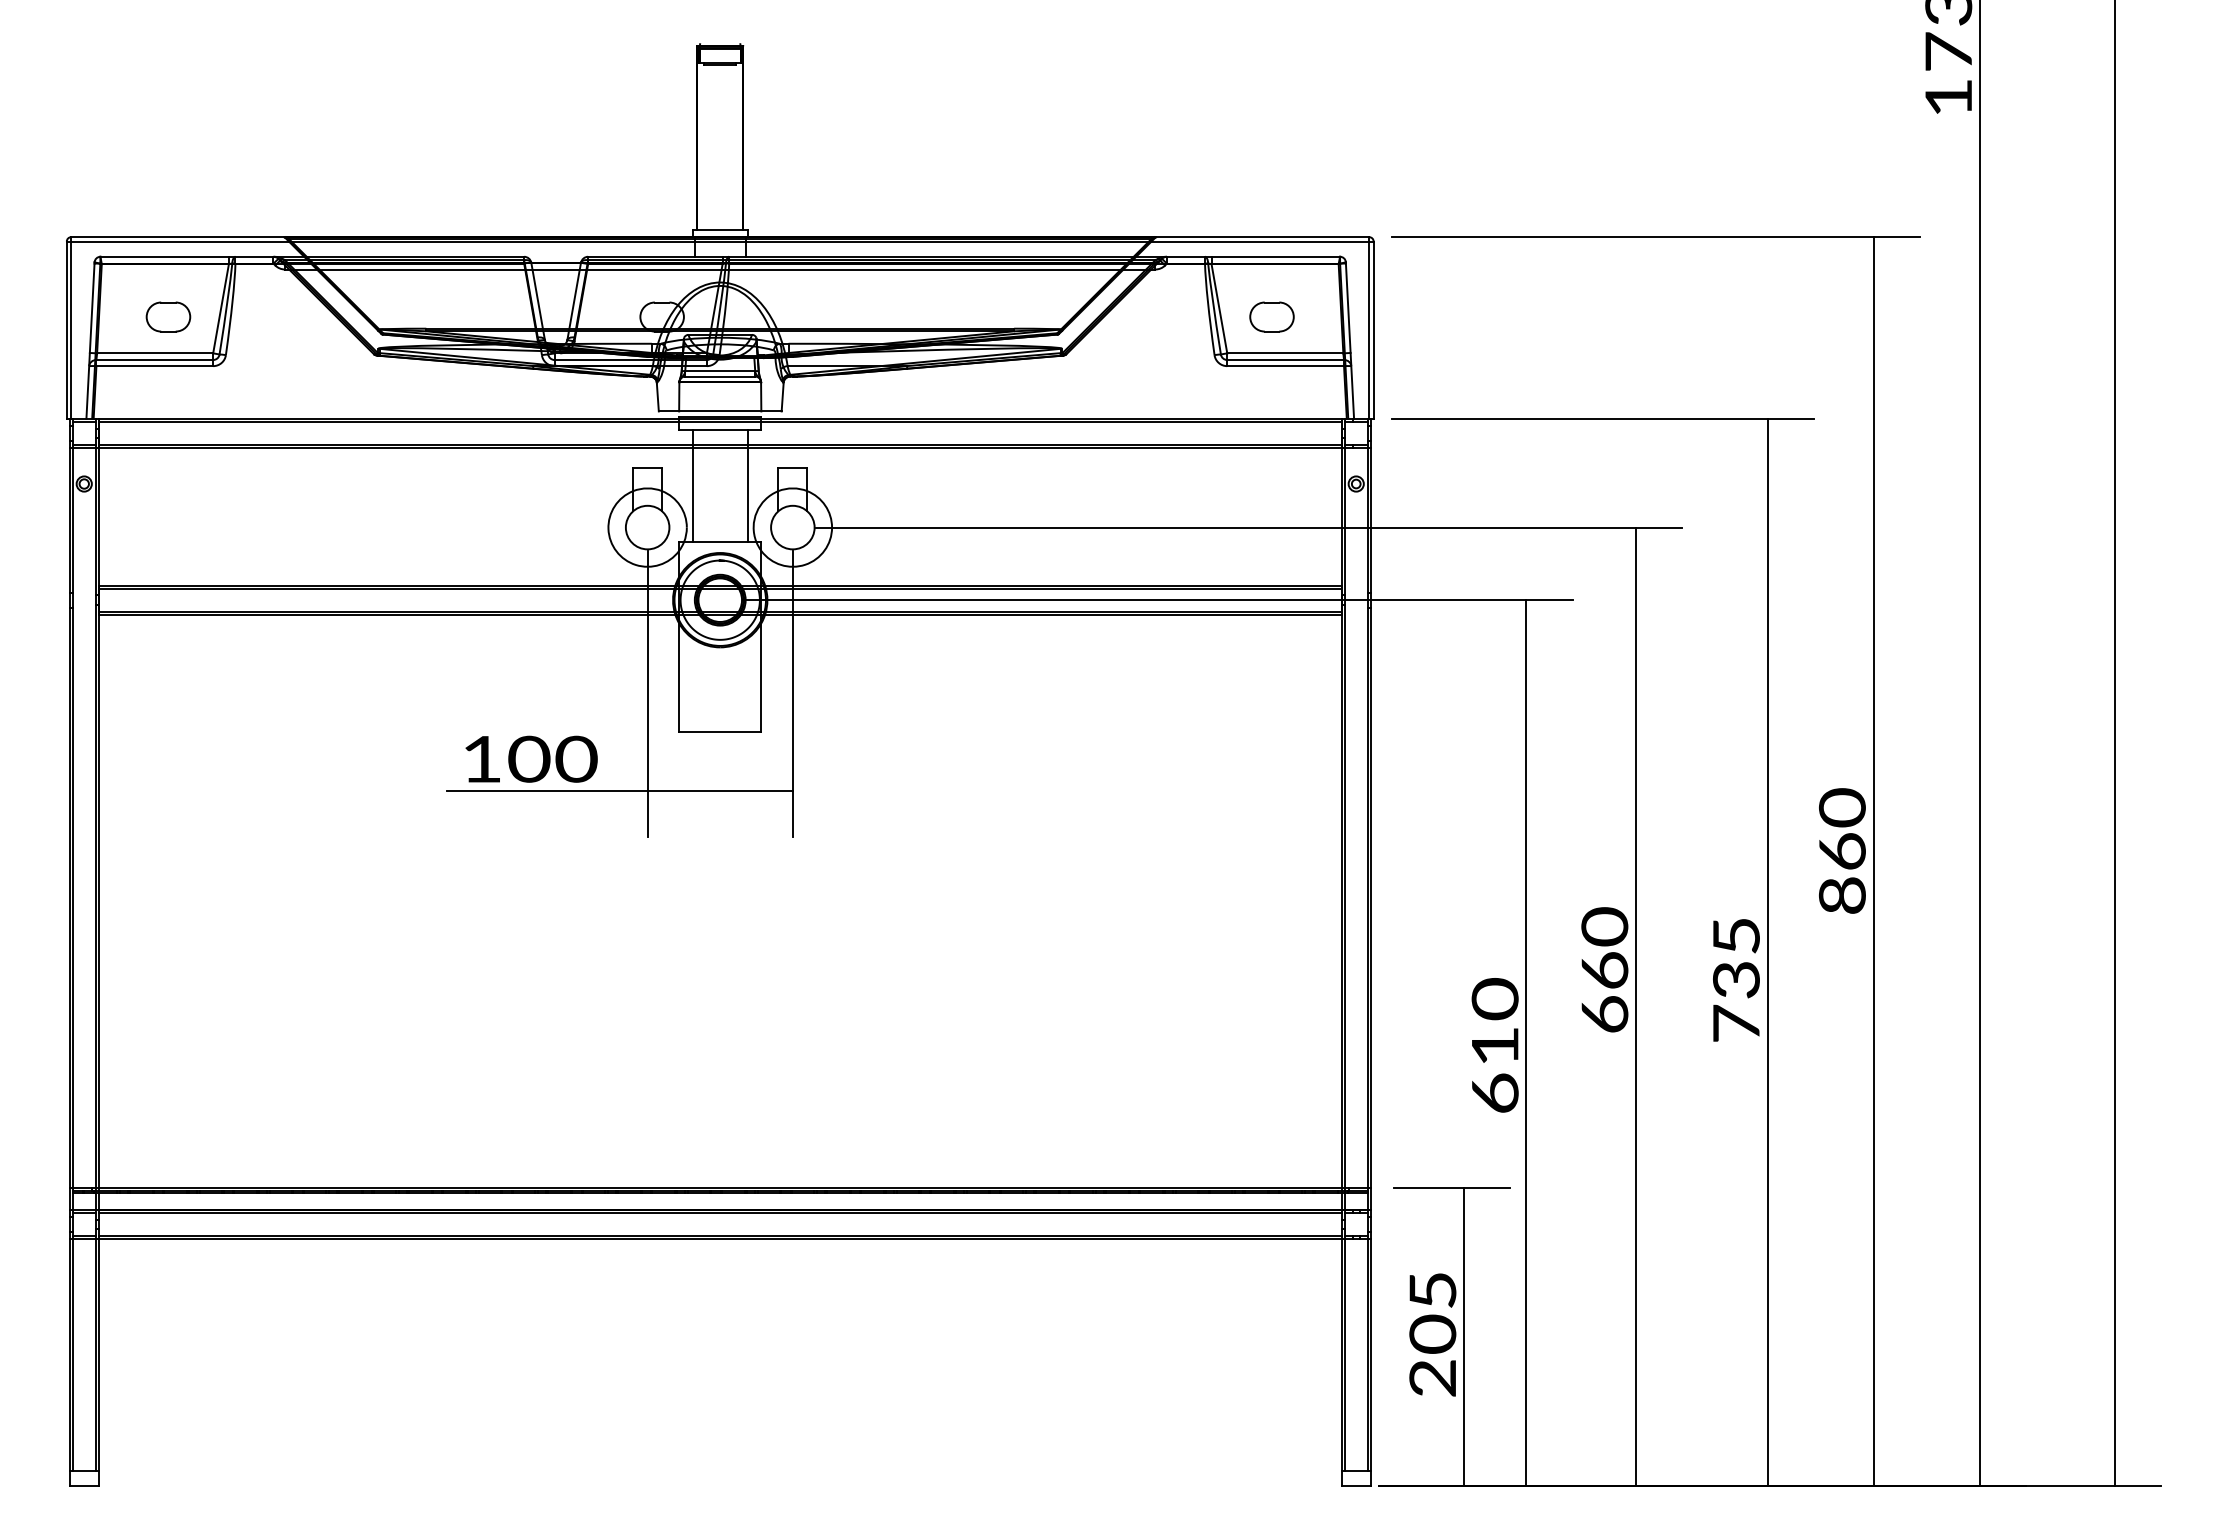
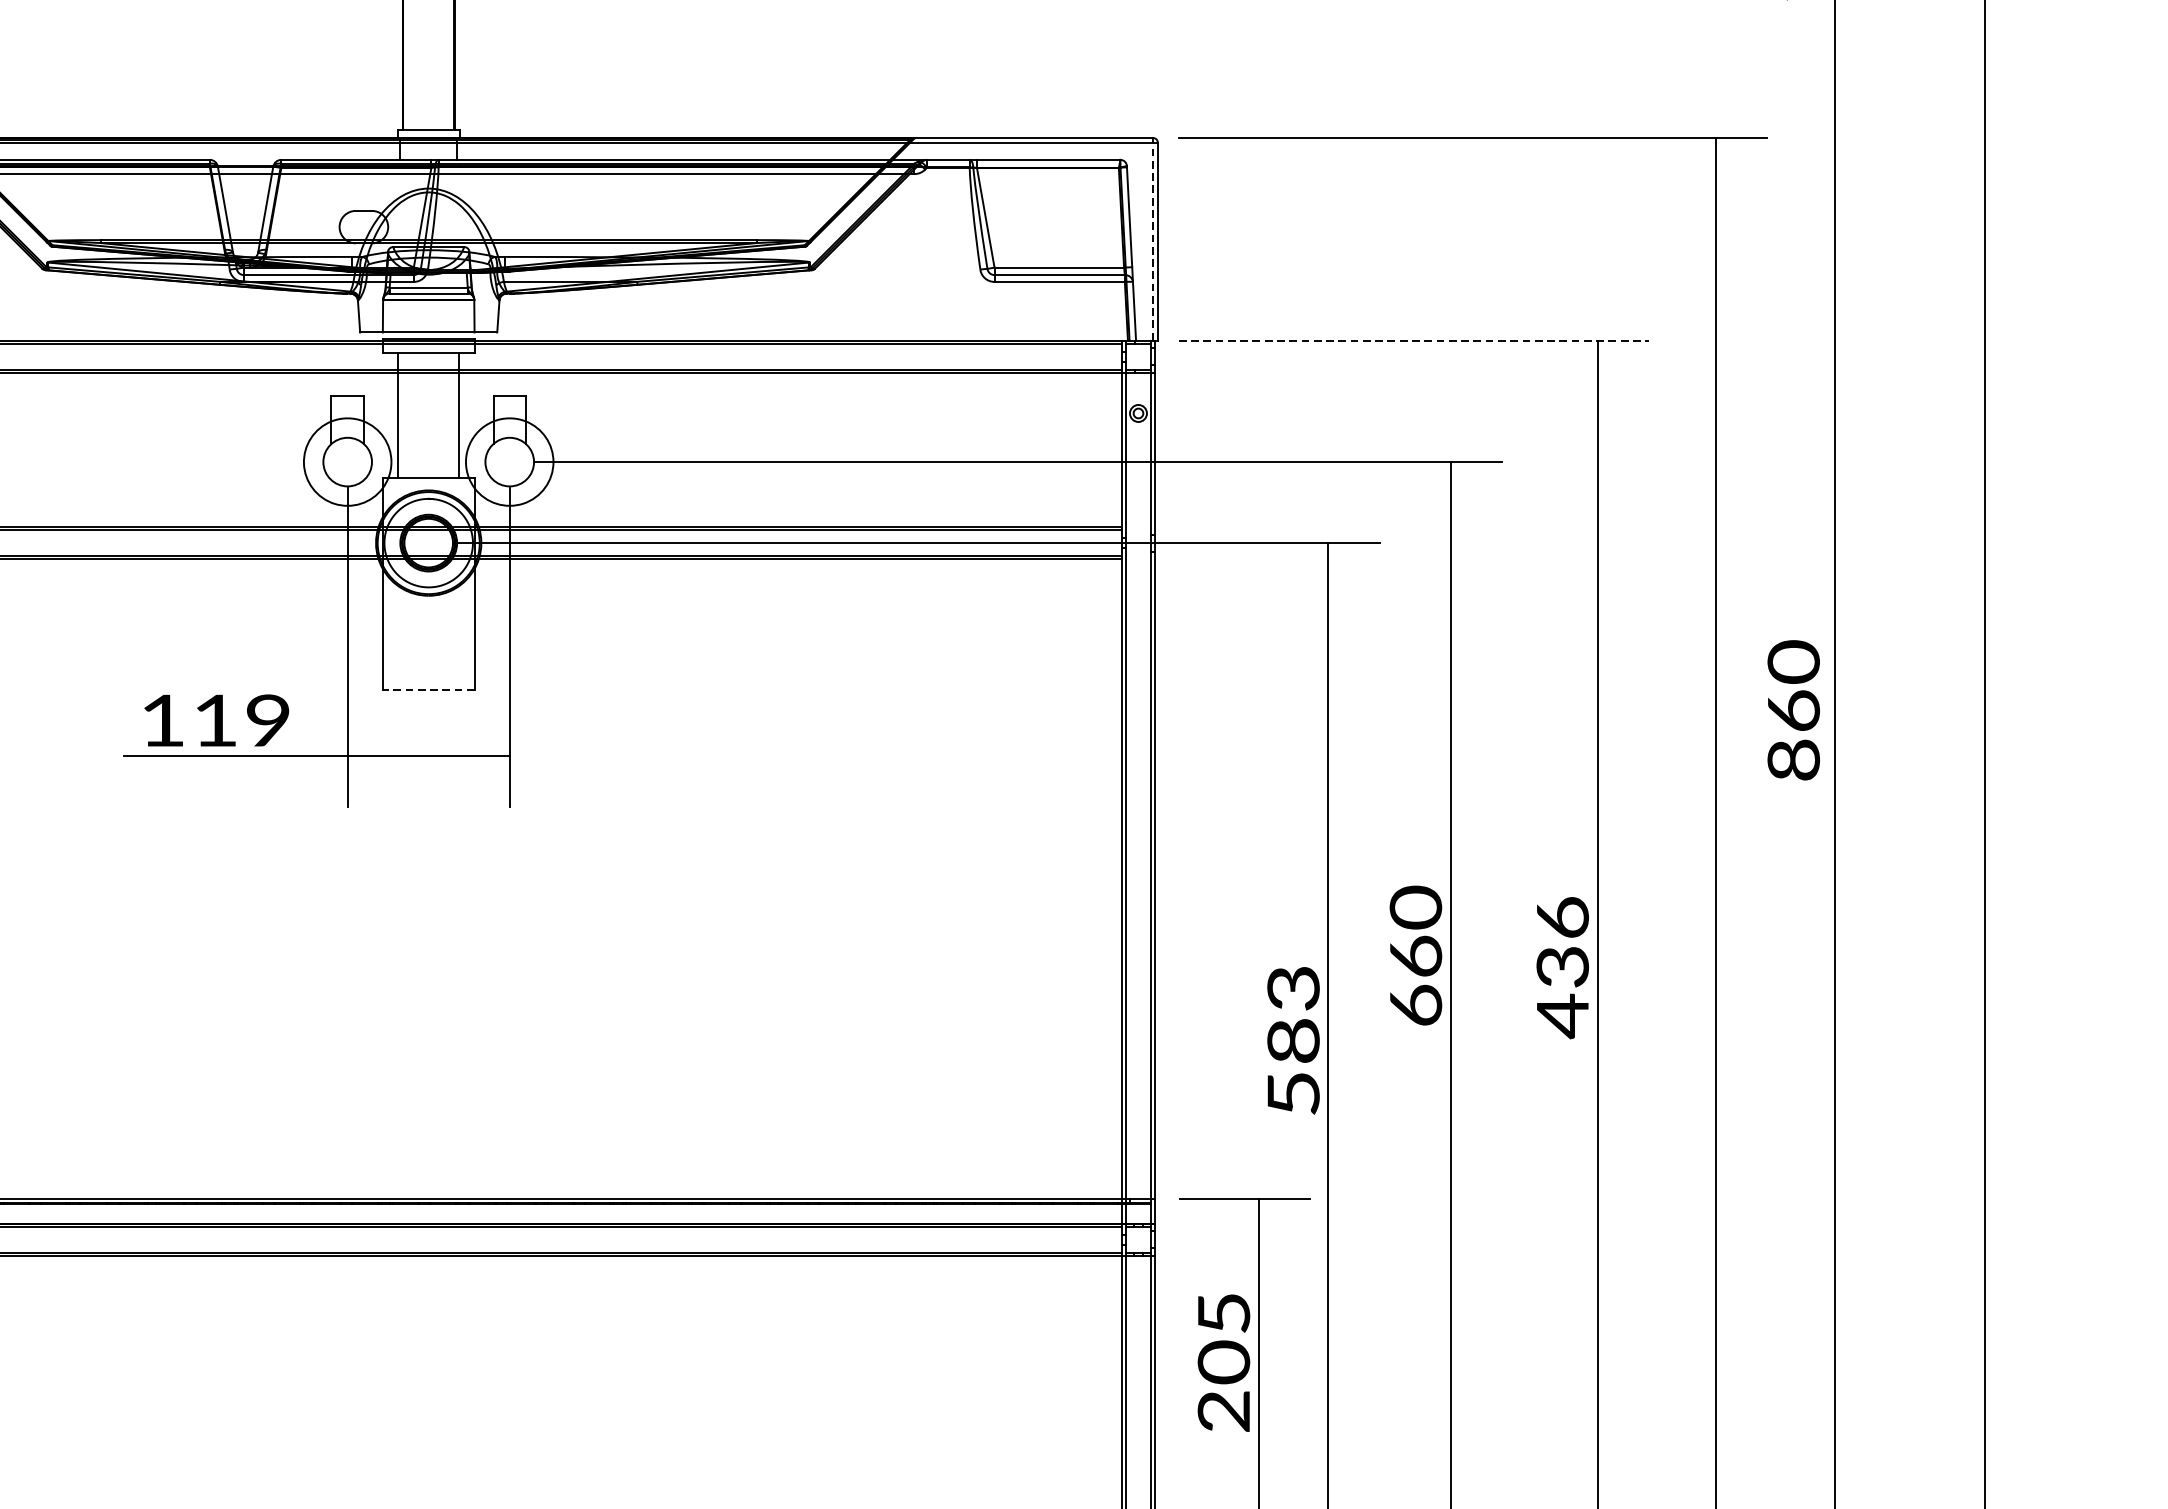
part: (1271, 316) -> (1043, 226), removed
line: (1369, 330) -> (1153, 242), solid -> dashed
line: (1603, 418) -> (1414, 340), solid -> dashed
line: (719, 732) -> (427, 690), solid -> dashed
text: (552, 758) -> (241, 719), 100 -> 119
text: (1842, 850) -> (1793, 709), moved
text: (1736, 980) -> (1562, 967), 735 -> 436
text: (1494, 1045) -> (1292, 1040), 610 -> 583

